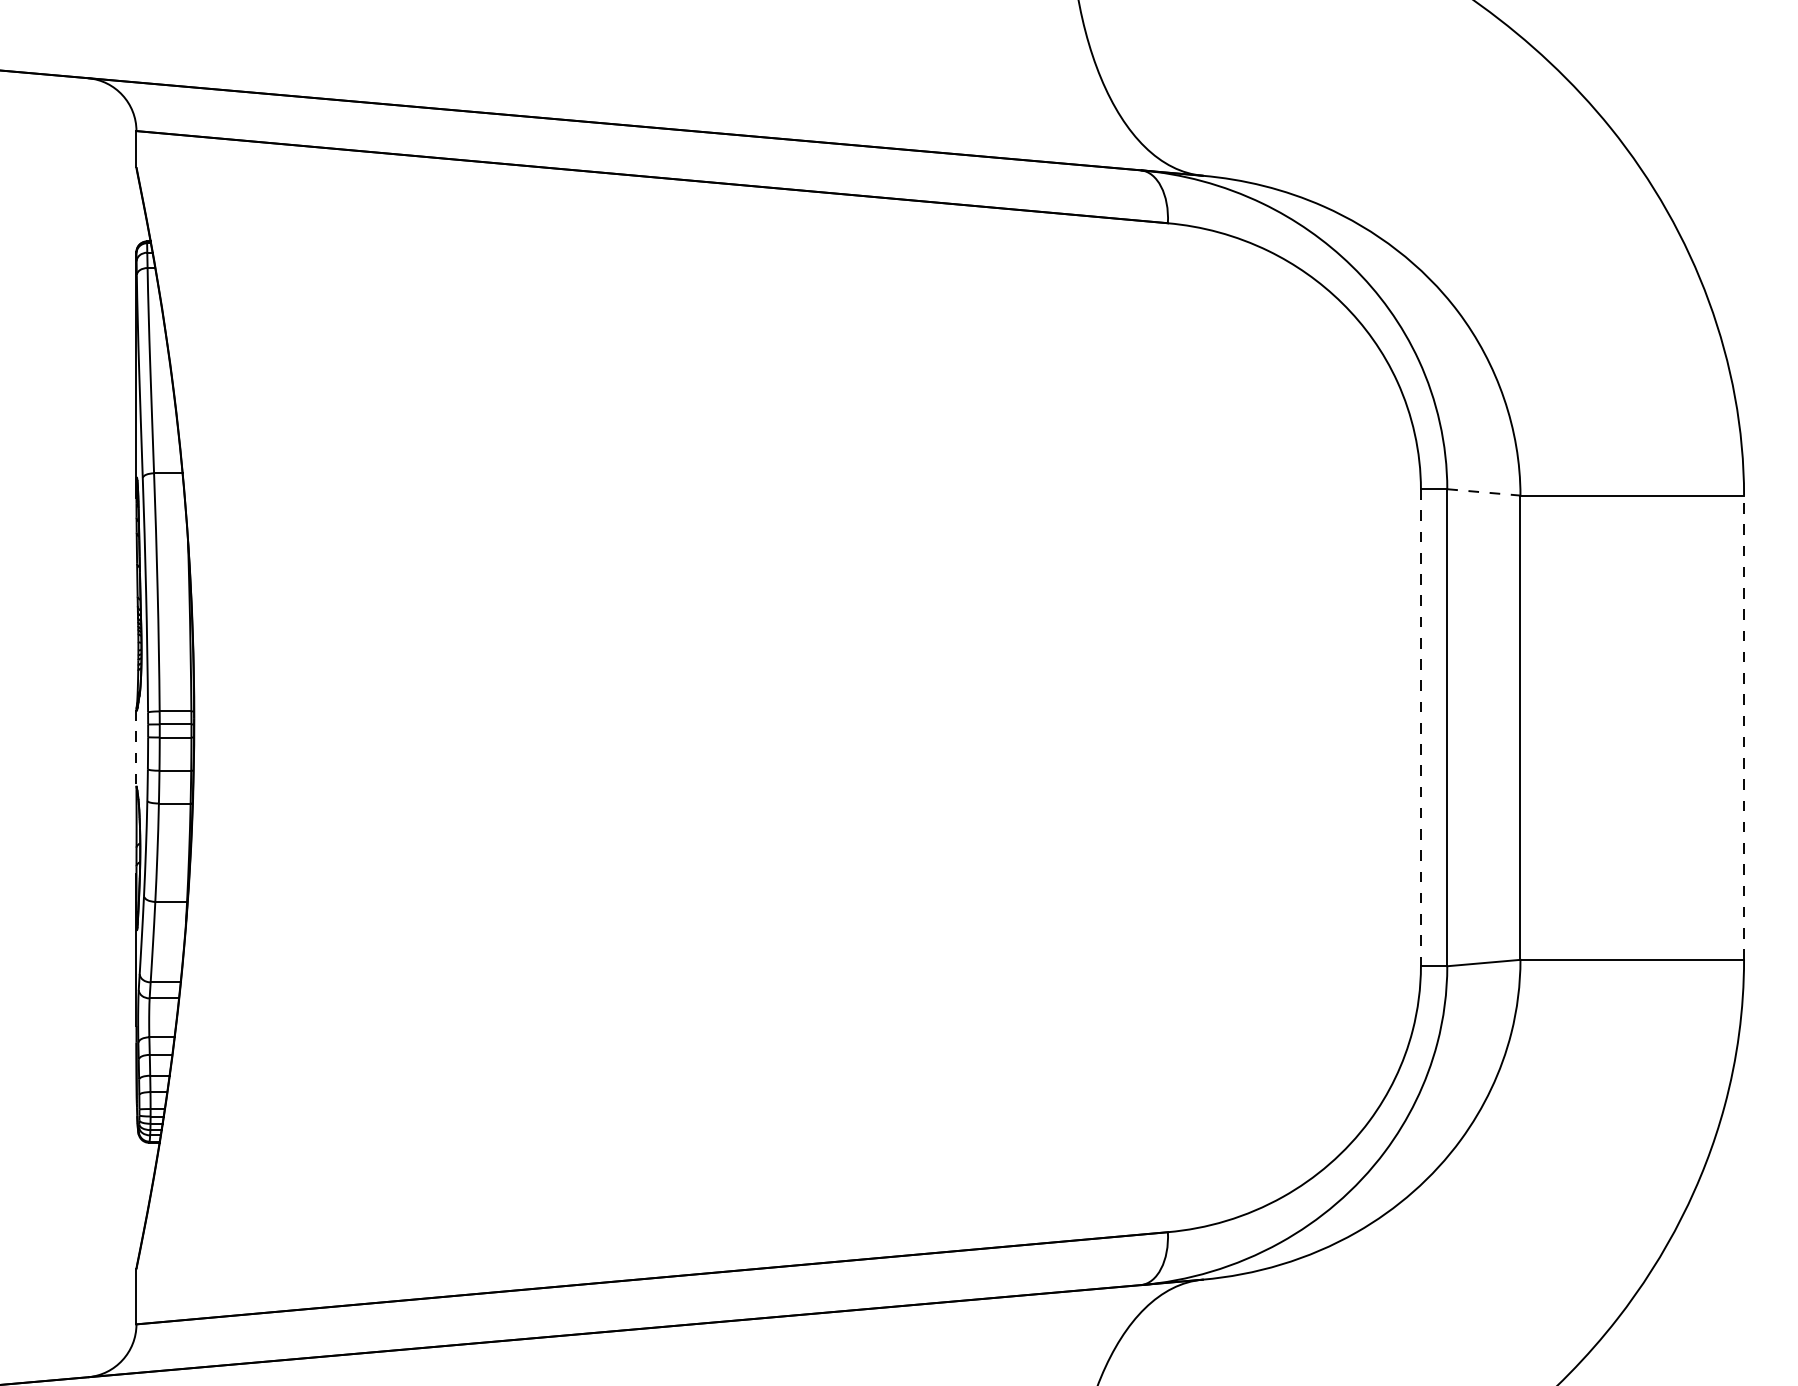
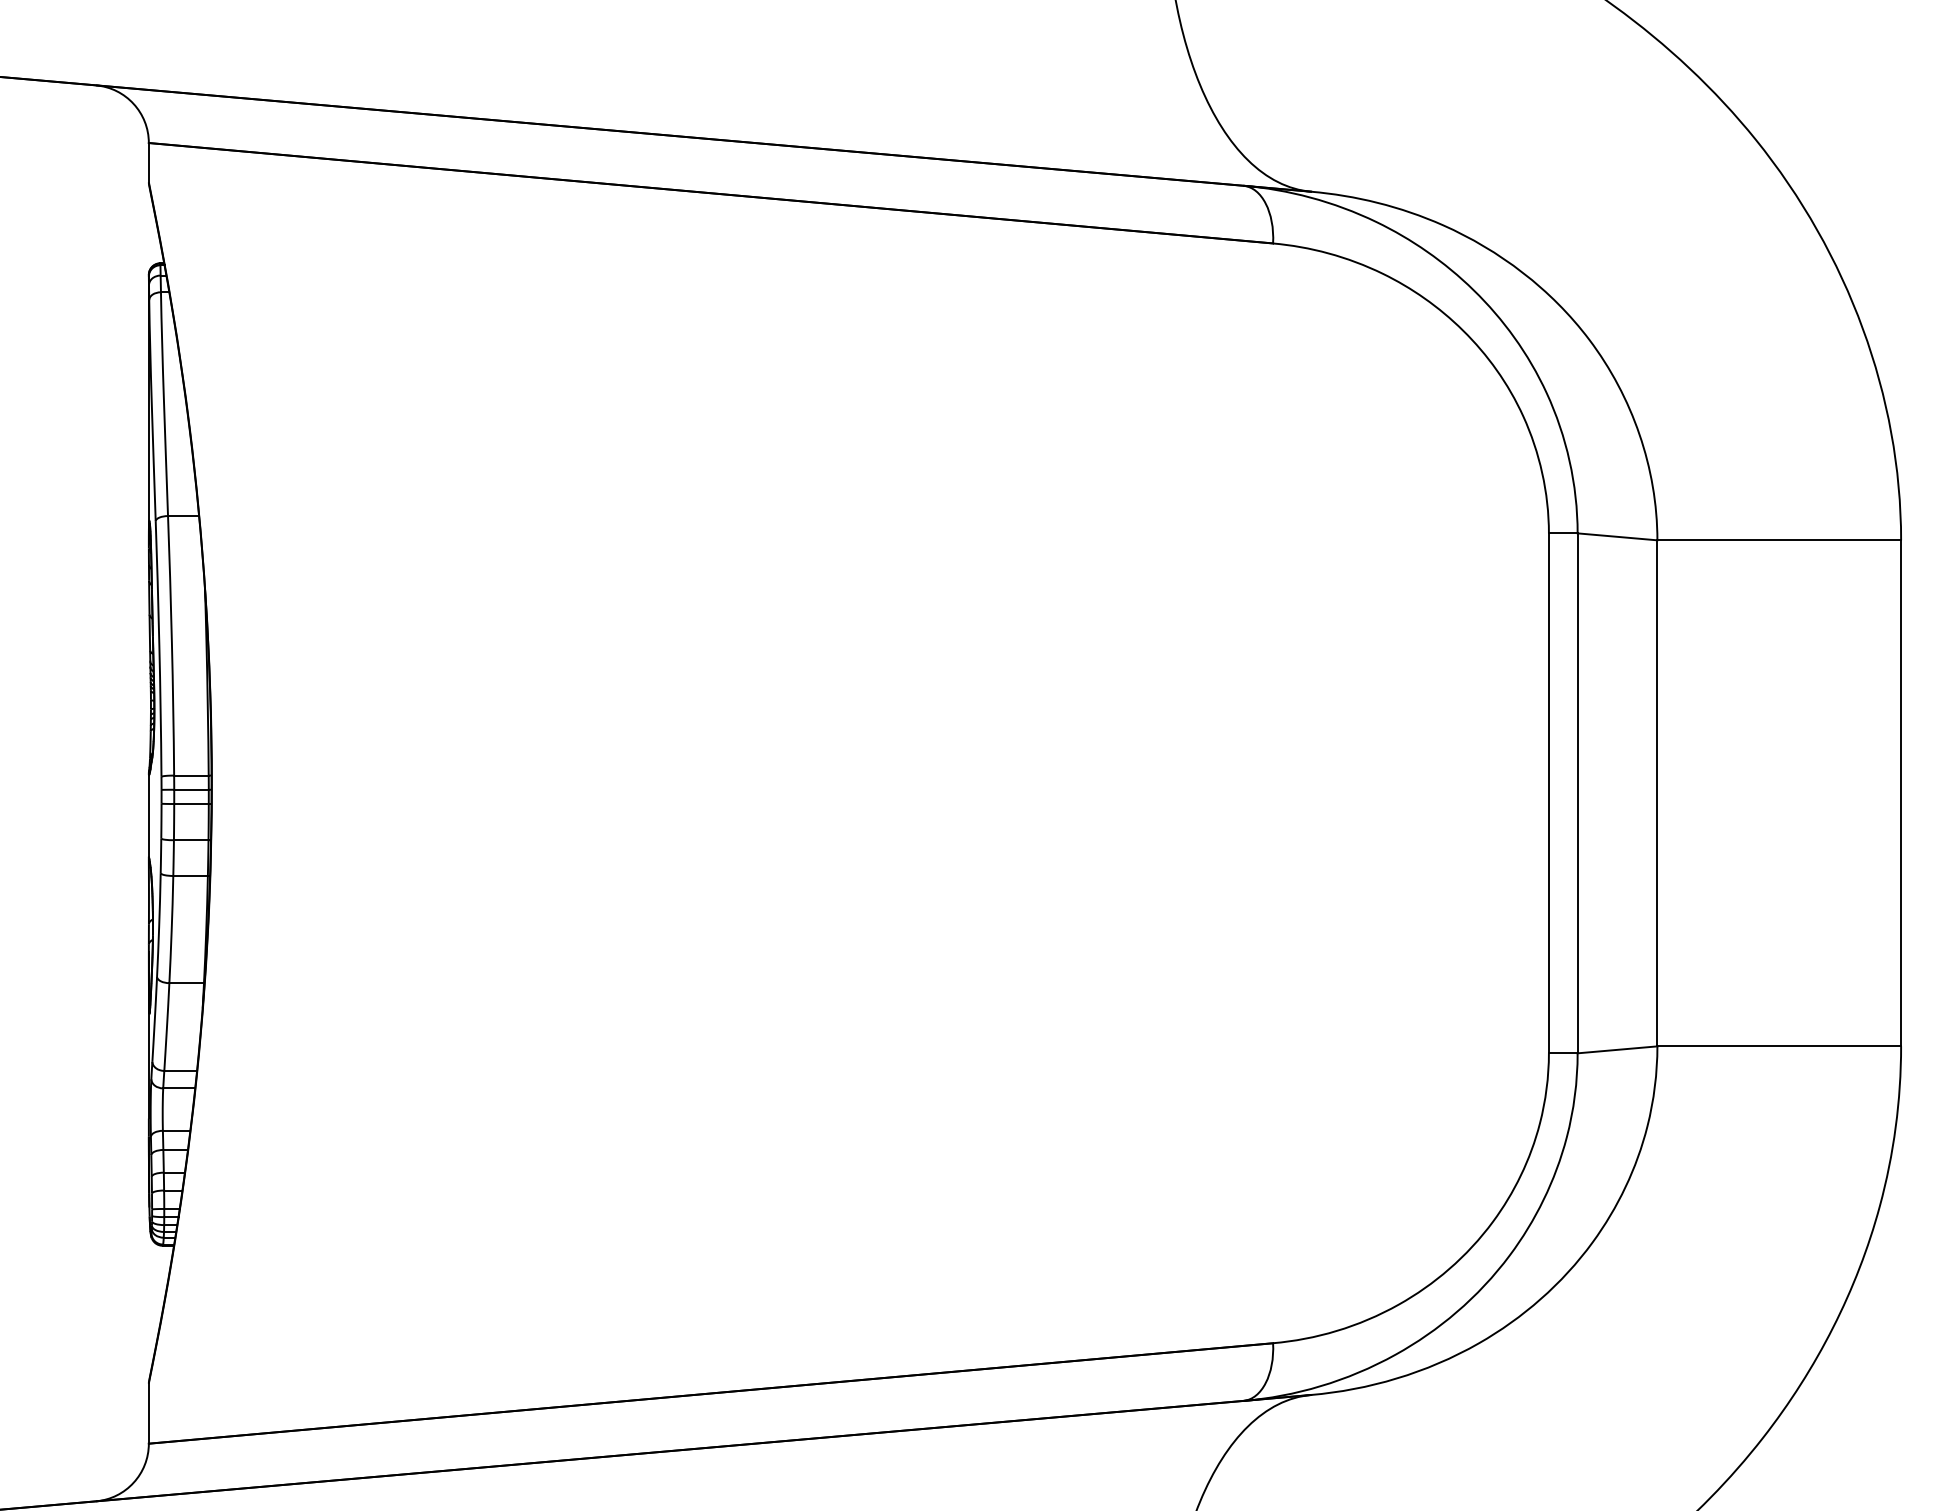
line: (1483, 492) -> (1617, 536), dashed -> solid
line: (1420, 727) -> (1548, 793), dashed -> solid
line: (1744, 727) -> (1901, 793), dashed -> solid
line: (136, 749) -> (148, 817), dashed -> solid

